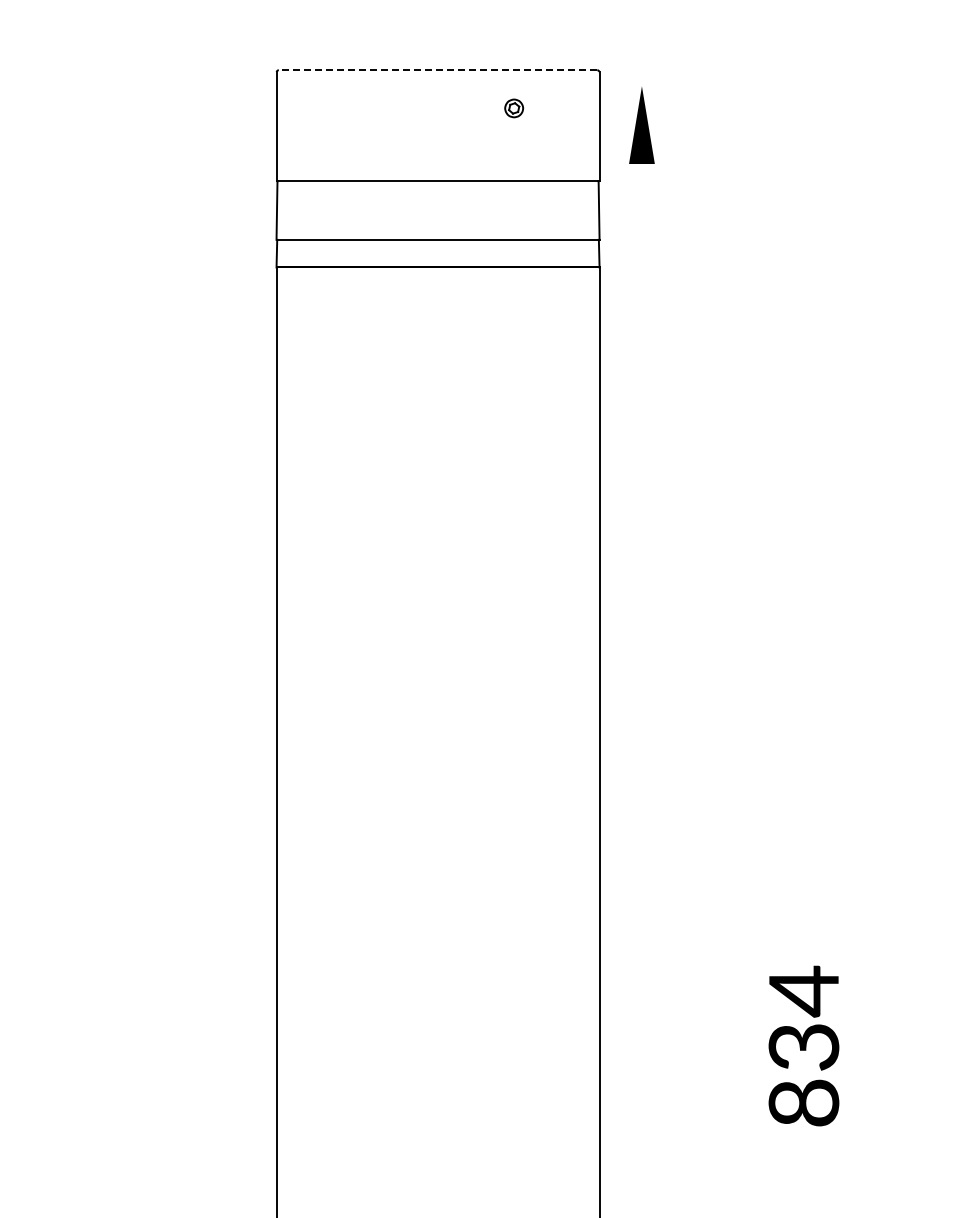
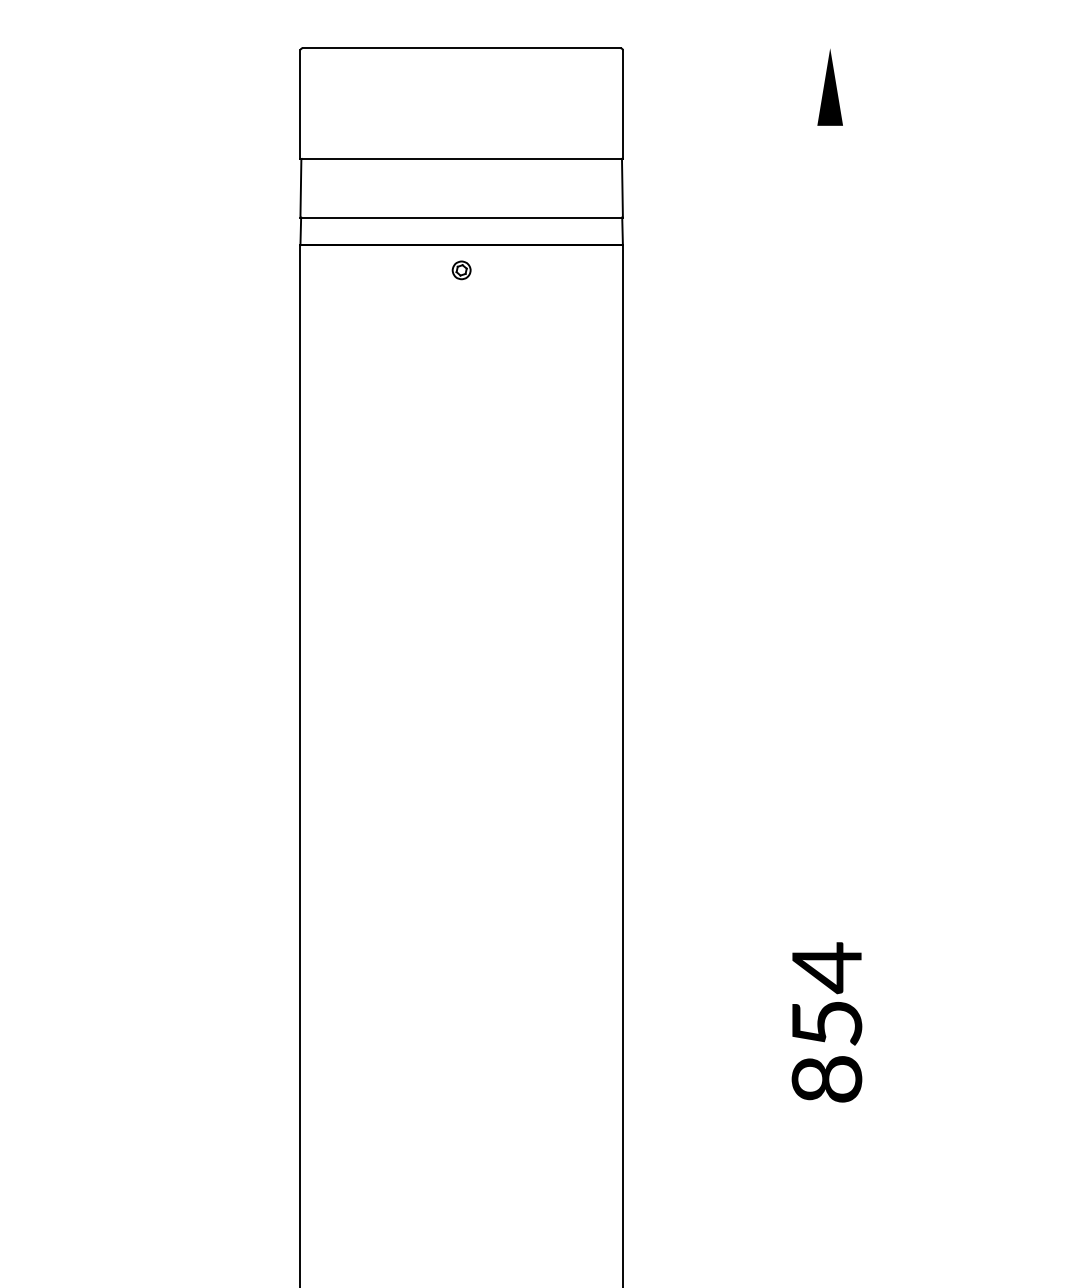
line: (437, 70) -> (461, 48), dashed -> solid
part: (513, 108) -> (461, 270), moved
part: (641, 125) -> (829, 87), moved
text: (803, 1047) -> (826, 1023), 834 -> 854

